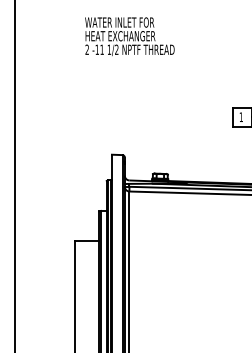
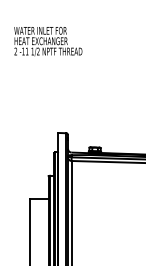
text: (129, 36) -> (48, 41), moved

